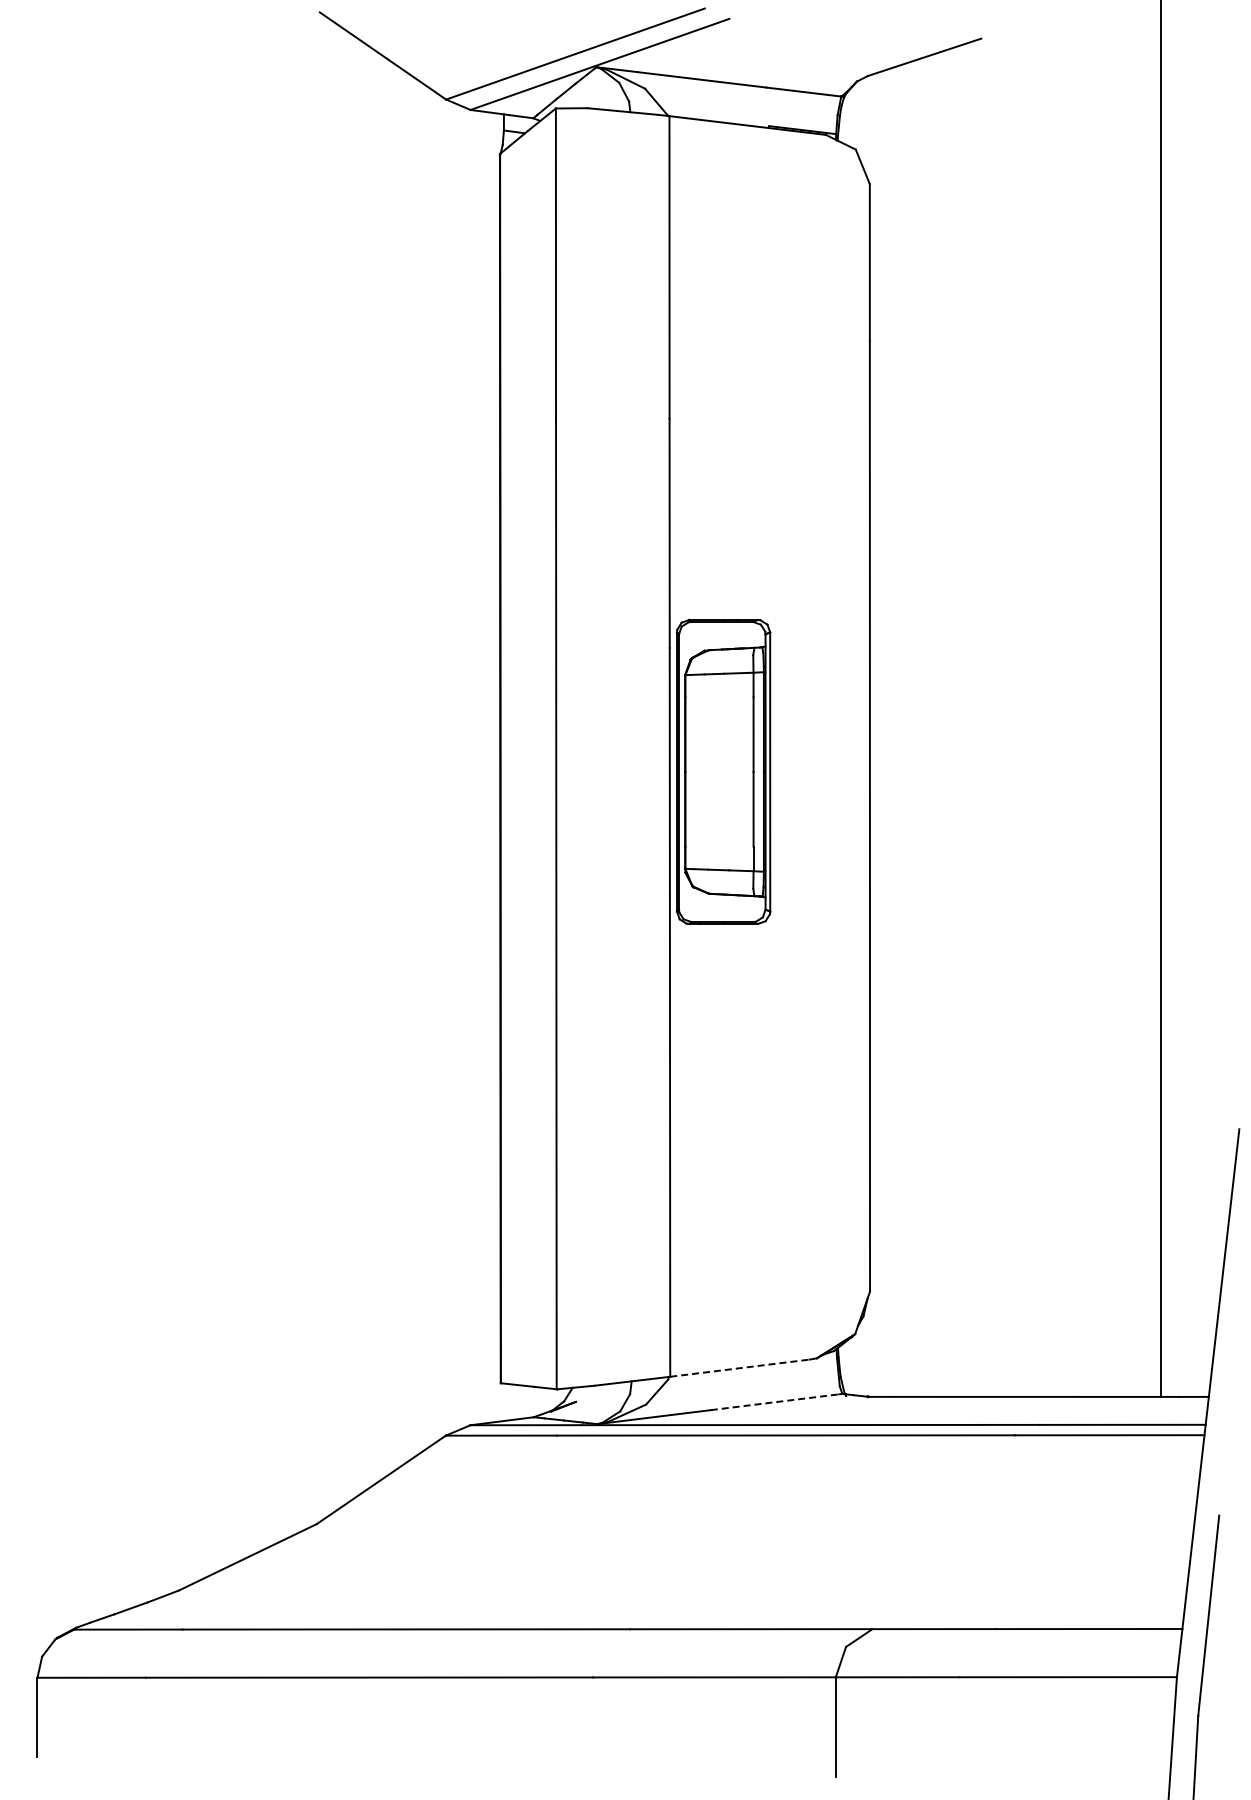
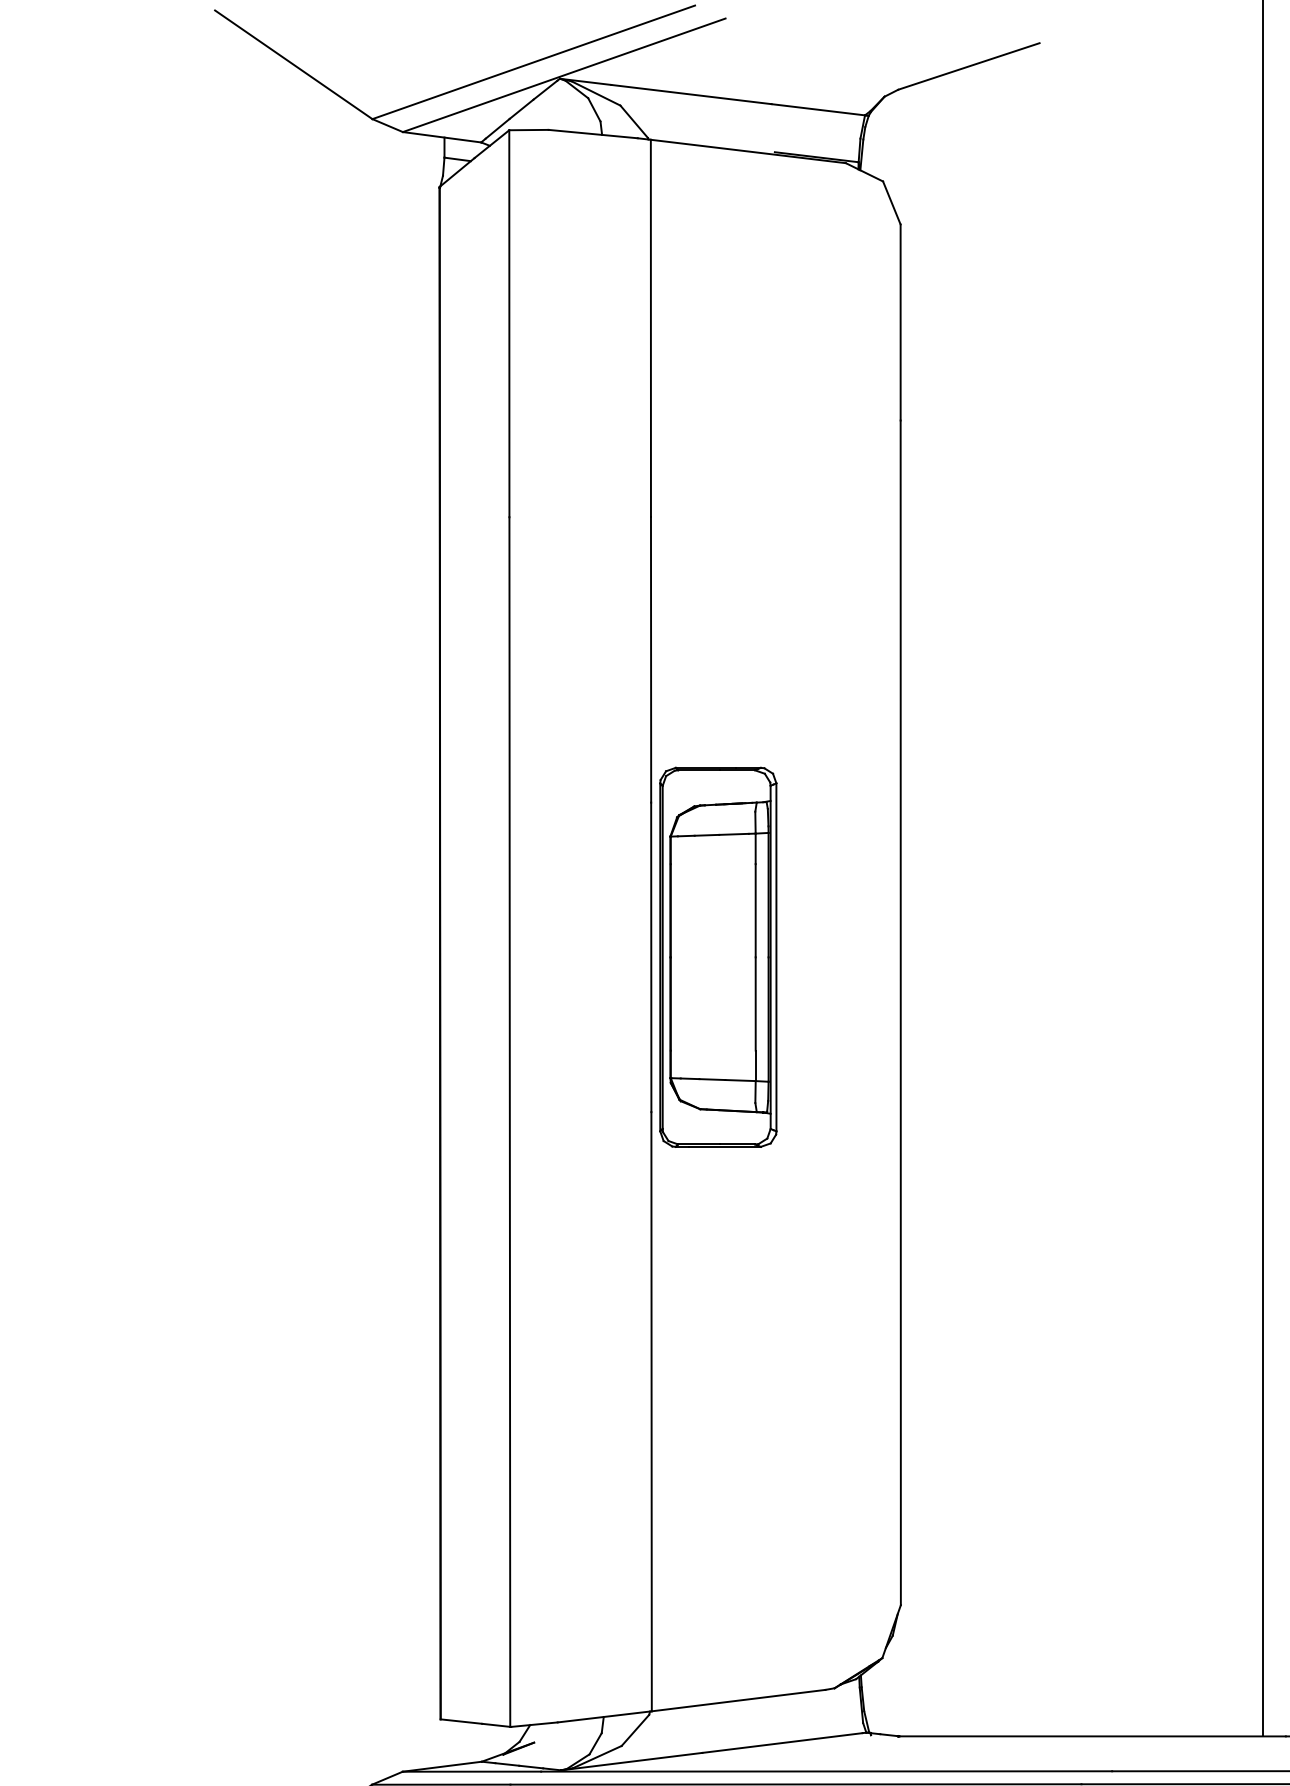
line: (740, 1368) -> (739, 1700), dashed -> solid
line: (775, 1402) -> (783, 1743), dashed -> solid

